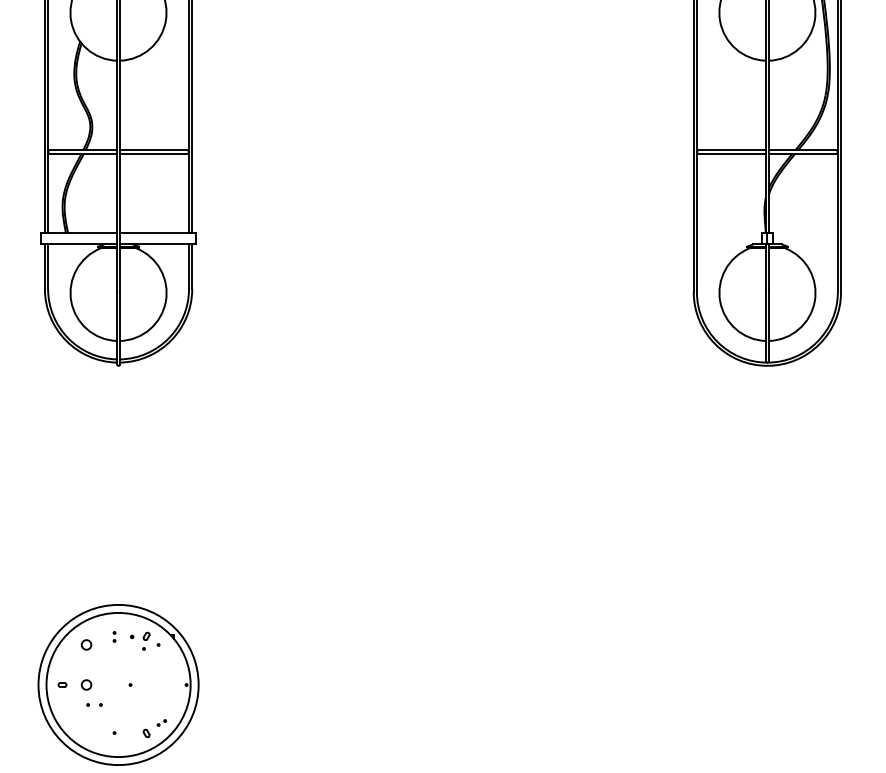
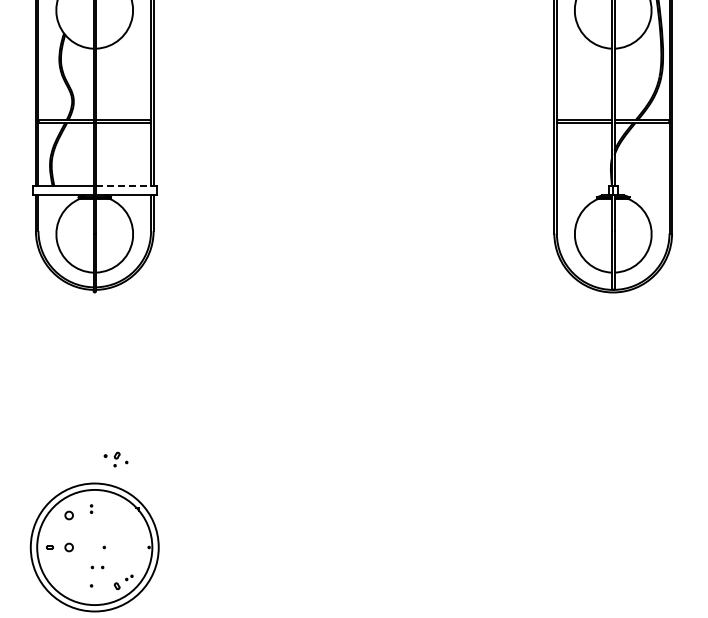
line: (155, 233) -> (124, 186), solid -> dashed
part: (144, 641) -> (115, 459), moved
part: (94, 705) -> (97, 567), moved

